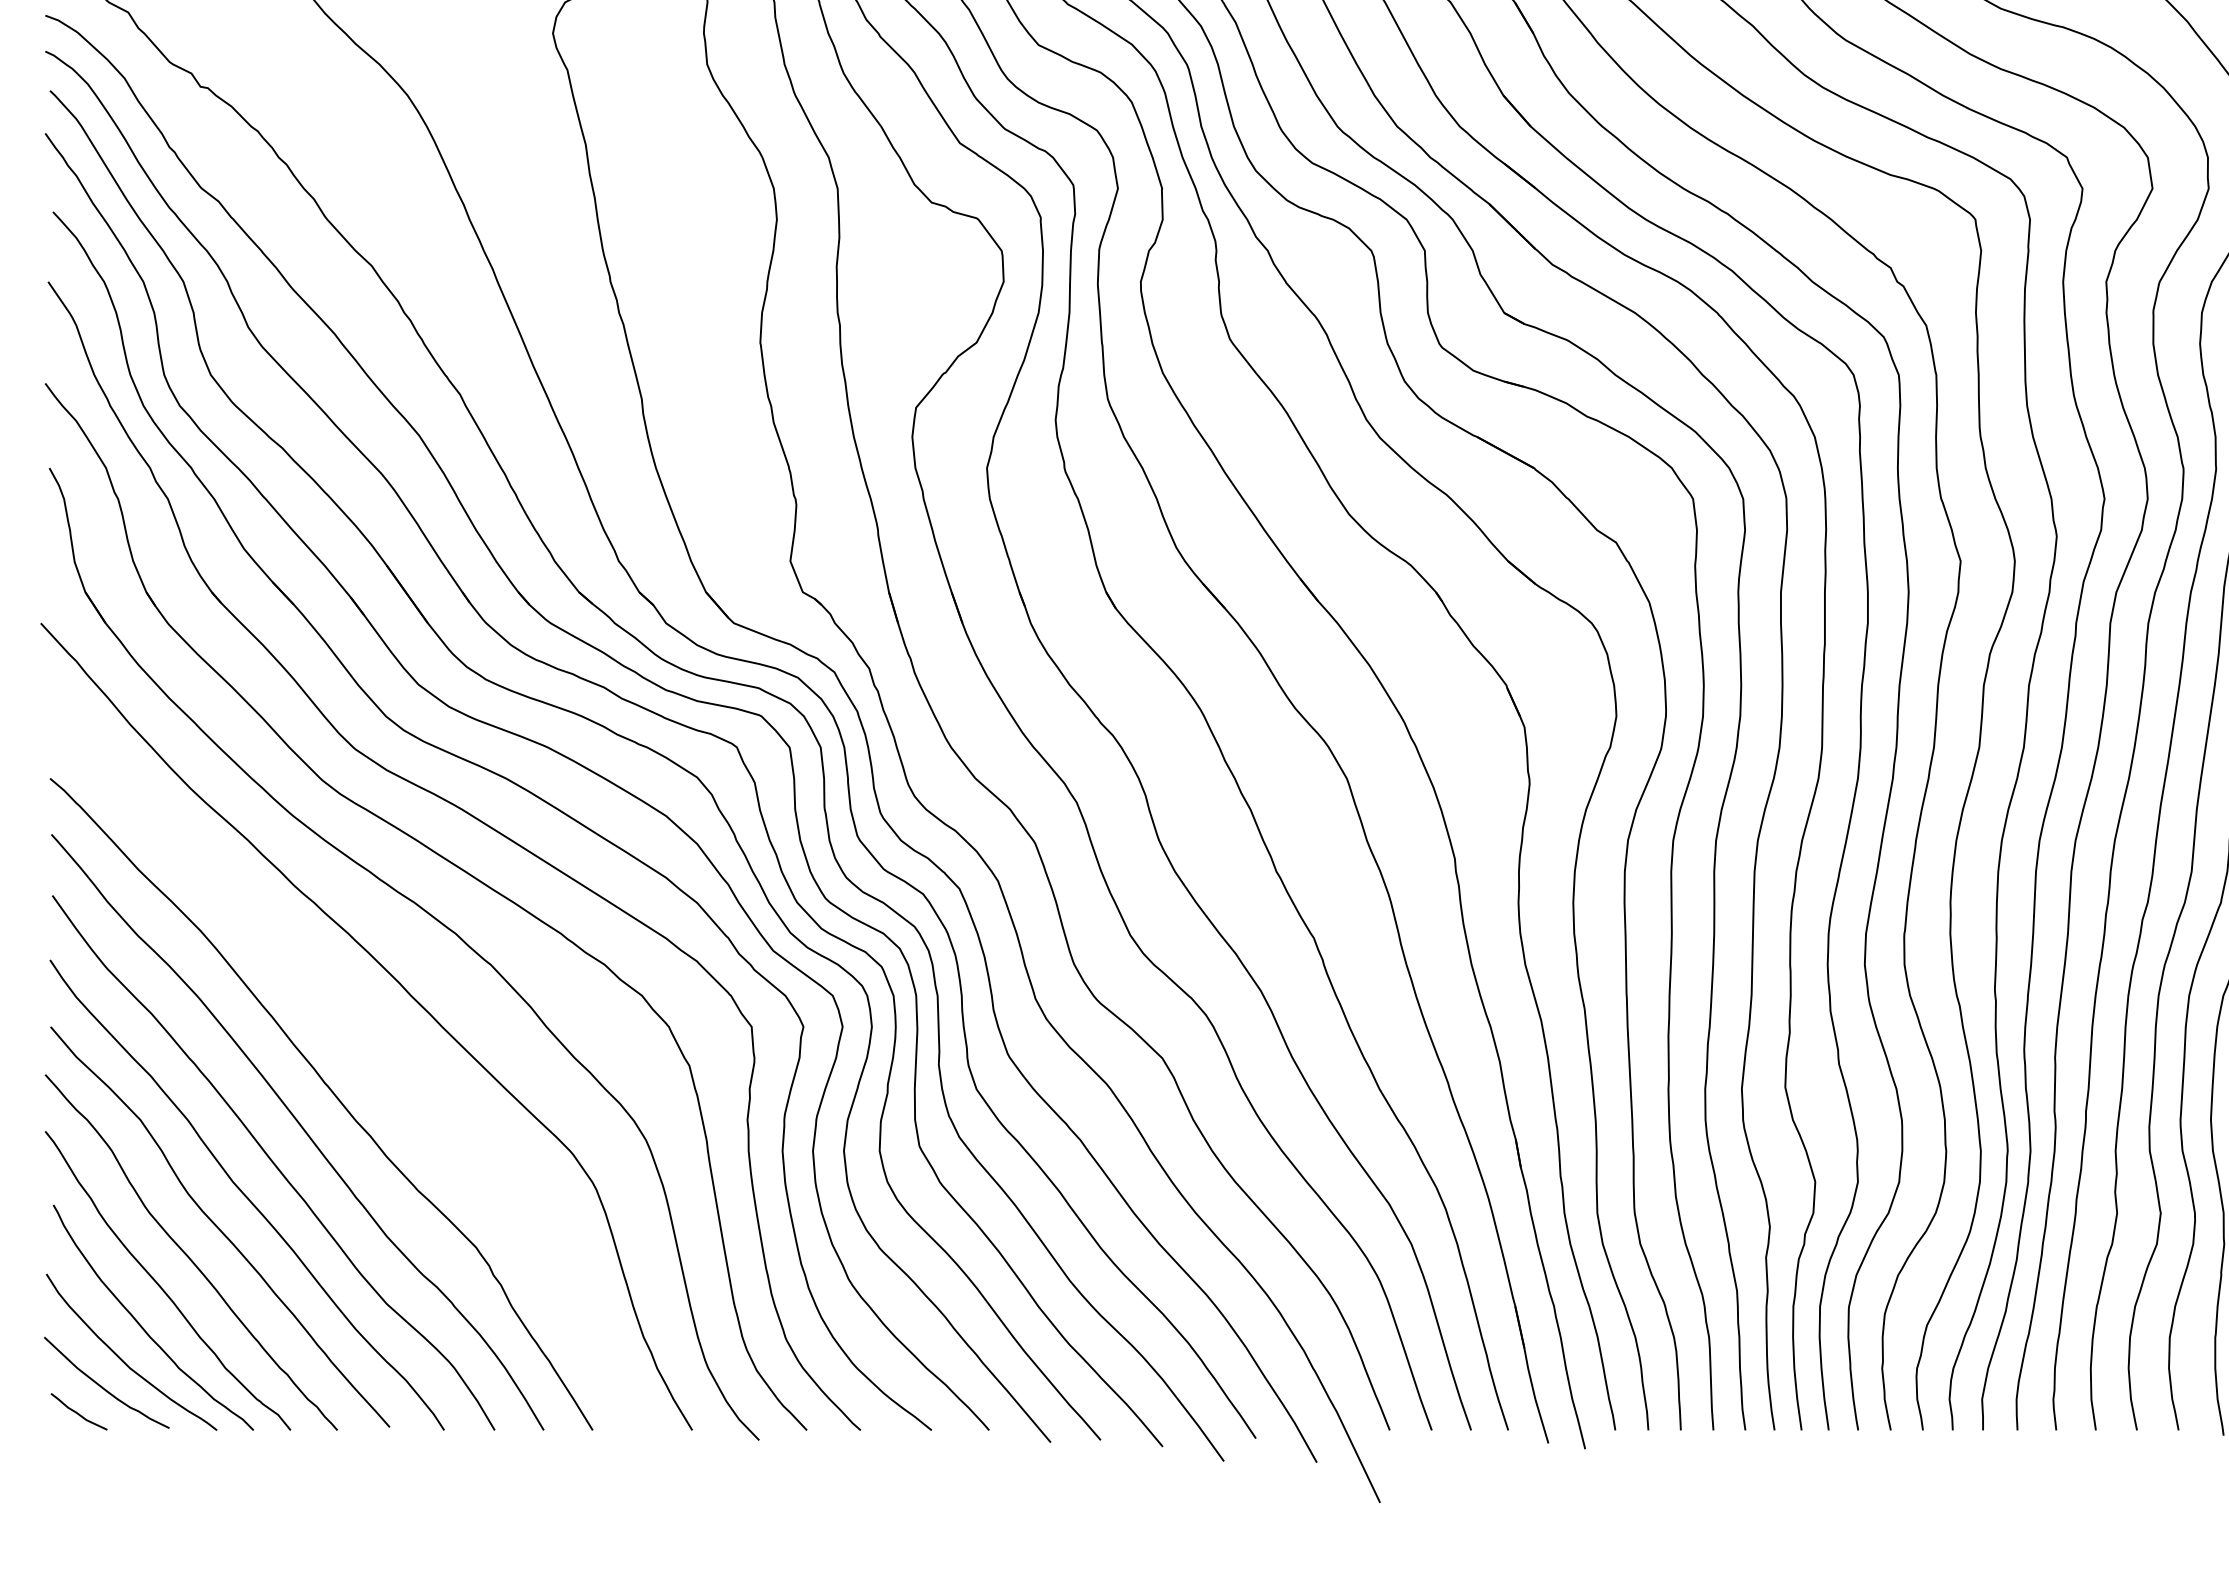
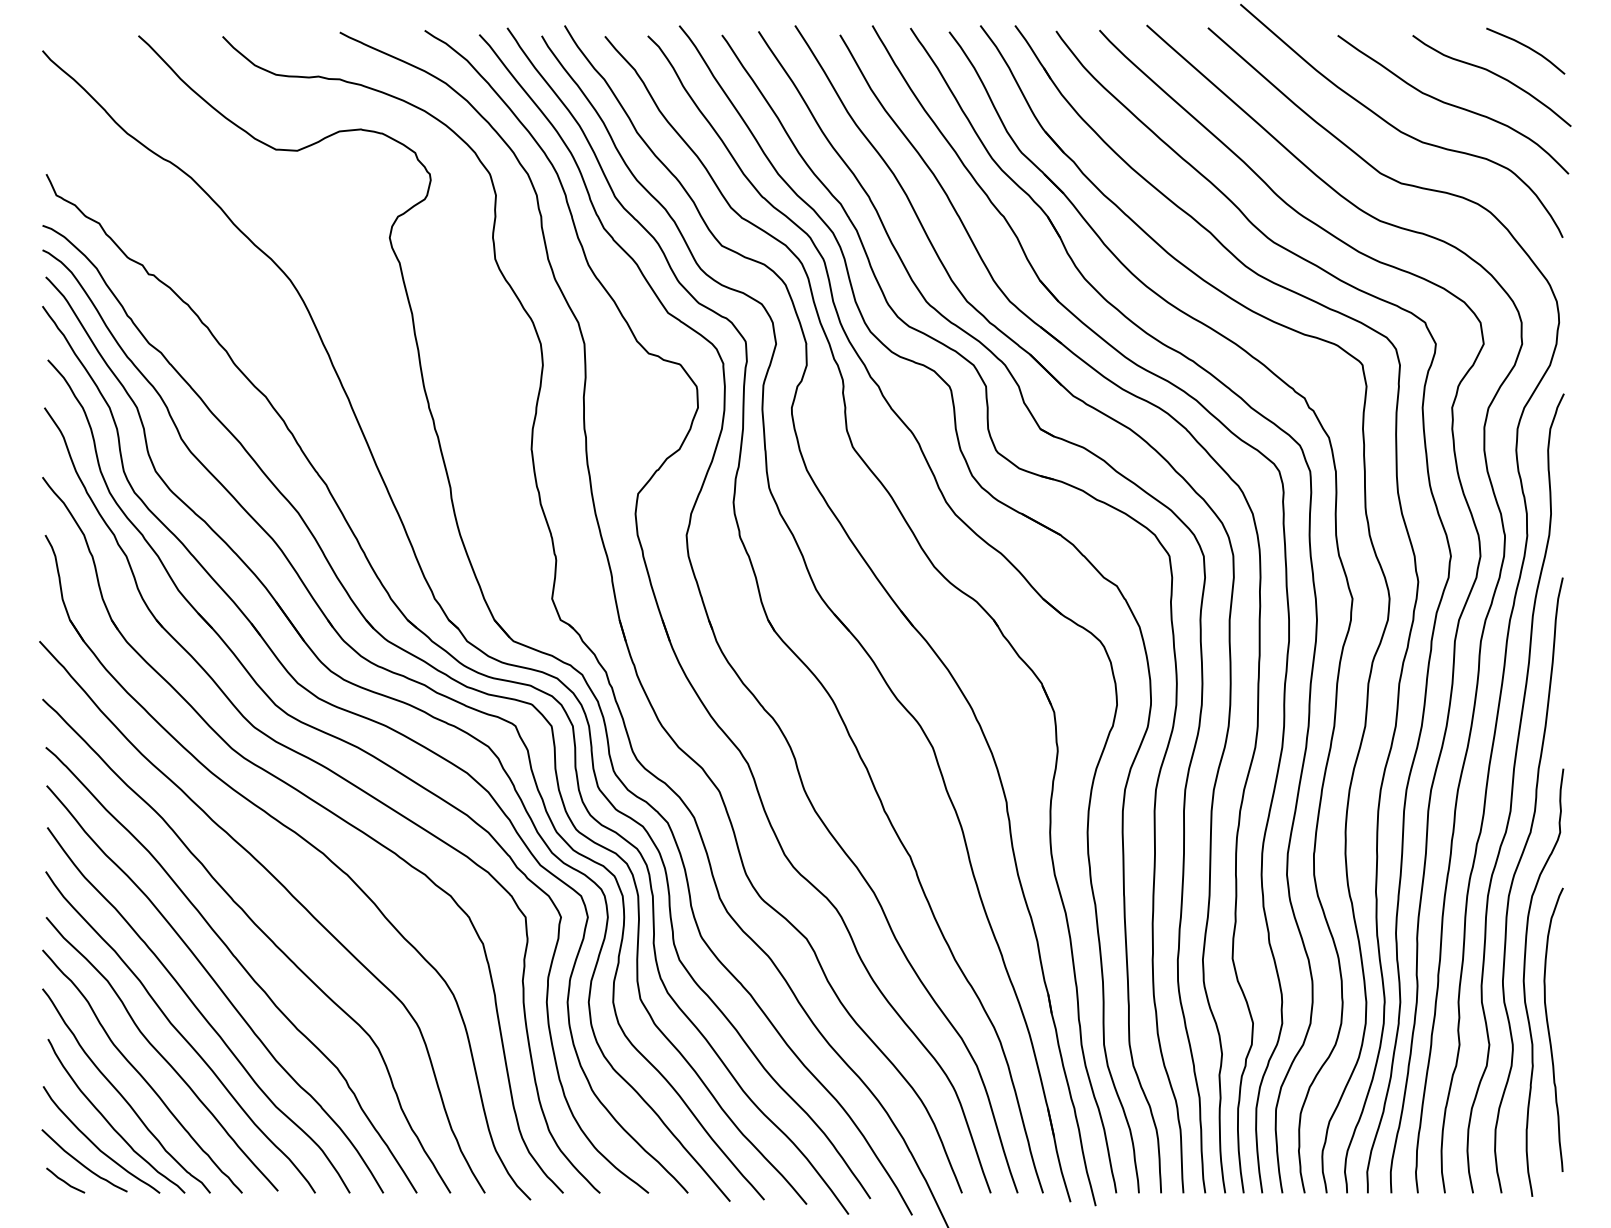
curve: (363, 1046) -> (260, 930), added

